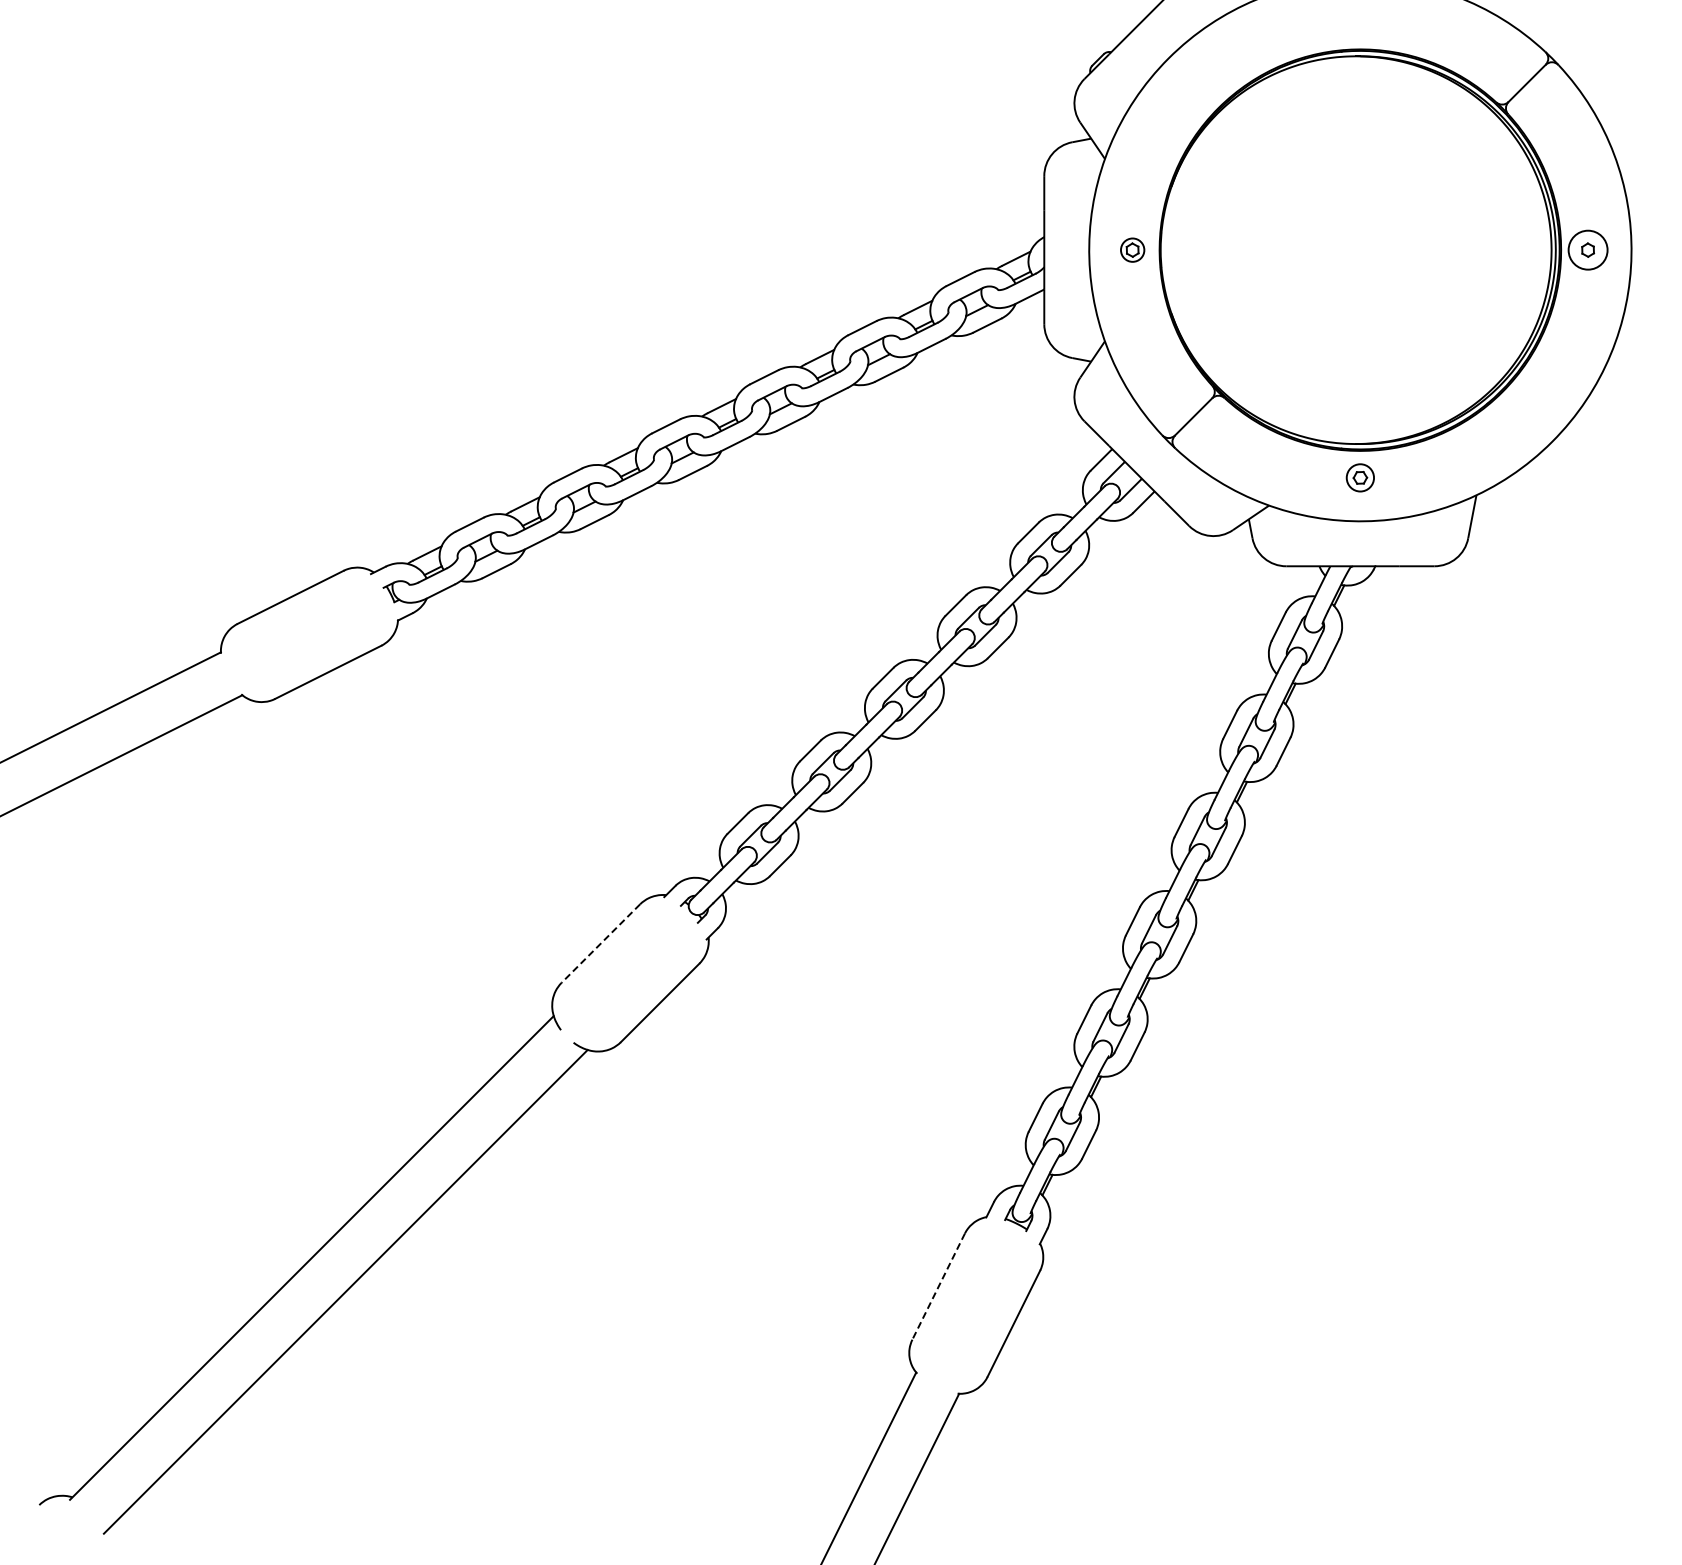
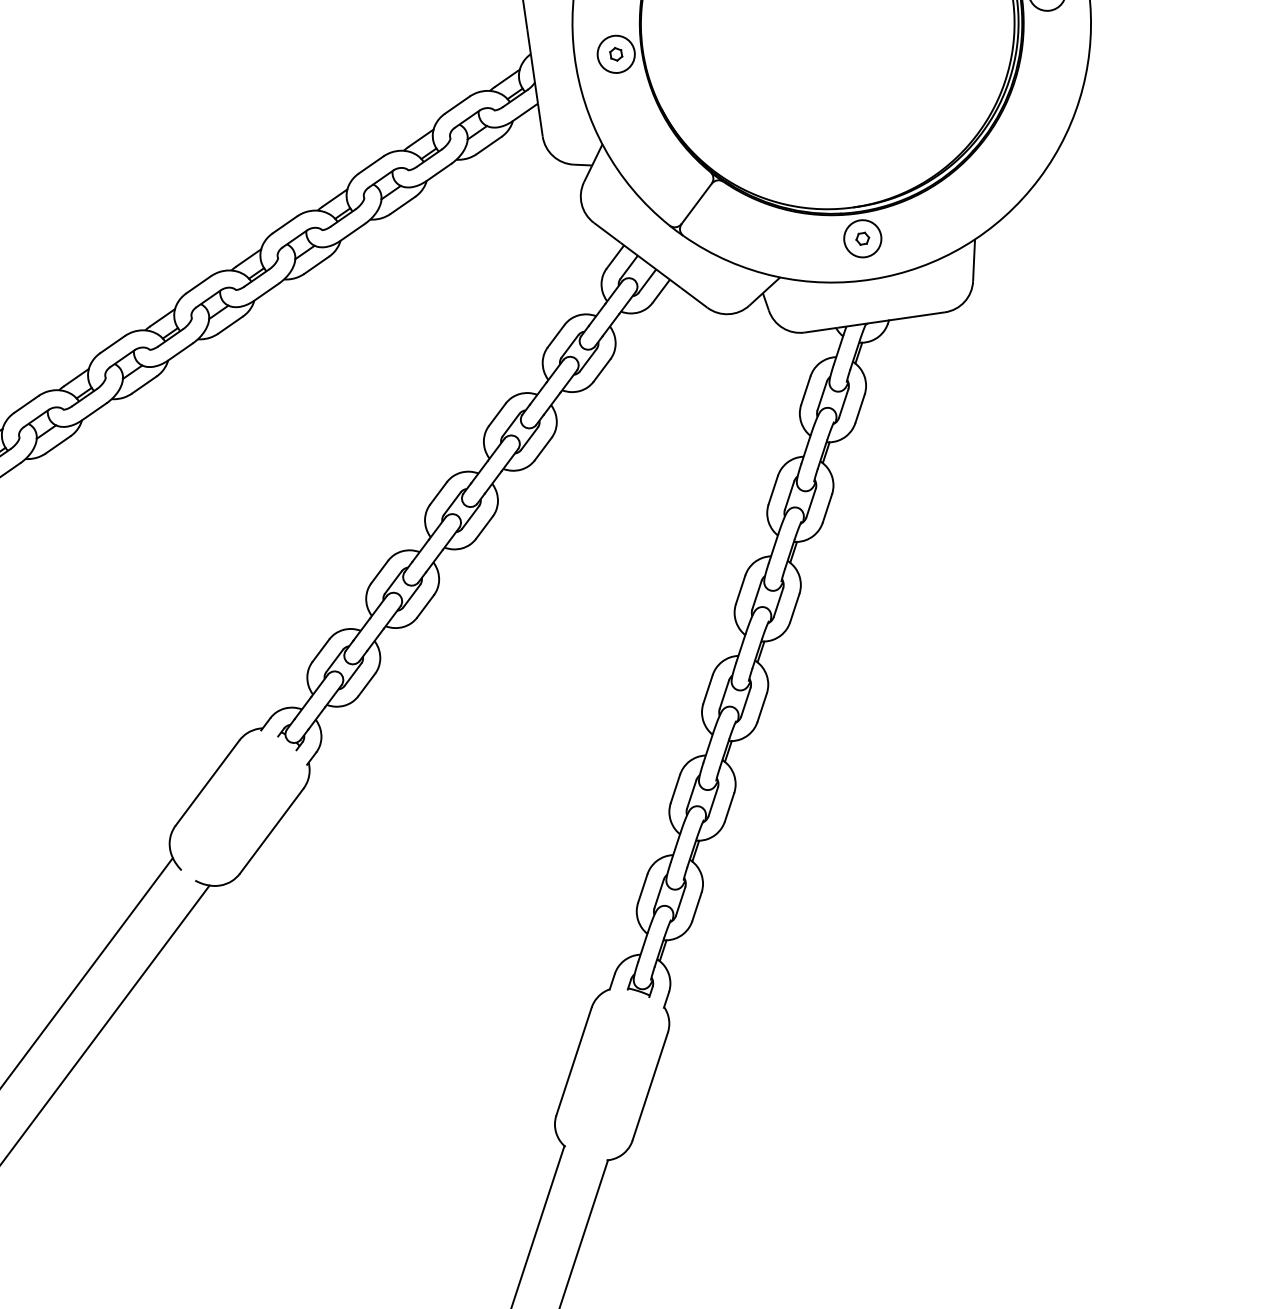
circle: (1132, 249) -> (616, 53), size x1.67
circle: (1359, 477) -> (861, 238), size x1.43
line: (600, 943) -> (207, 783), dashed -> solid
line: (938, 1287) -> (573, 1062), dashed -> solid

